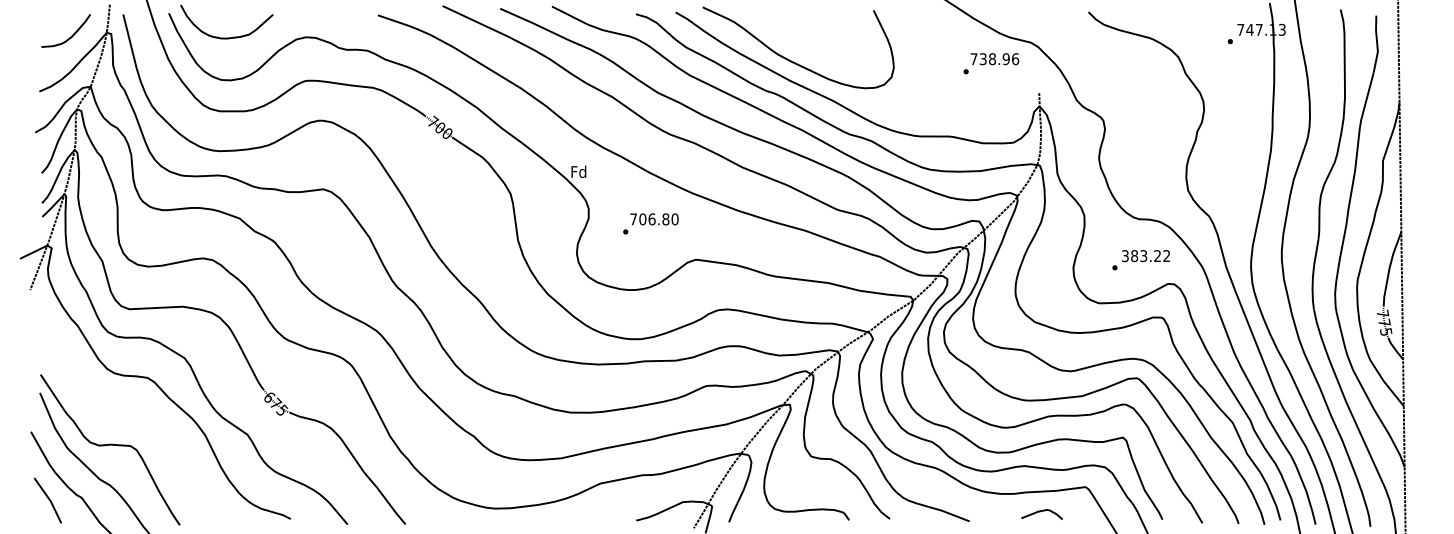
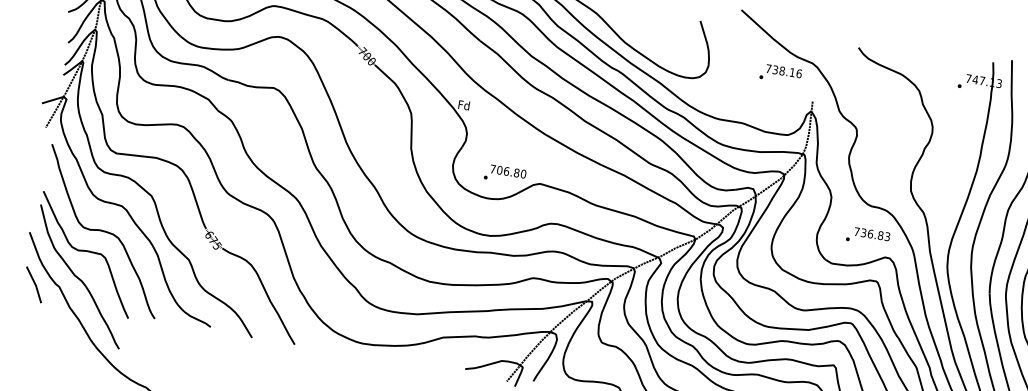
text: (1005, 59) -> (791, 72), 738.96 -> 738.16
text: (650, 223) -> (504, 174), moved
text: (1146, 256) -> (872, 234), 383.22 -> 736.83
curve: (128, 415) -> (103, 231), added

